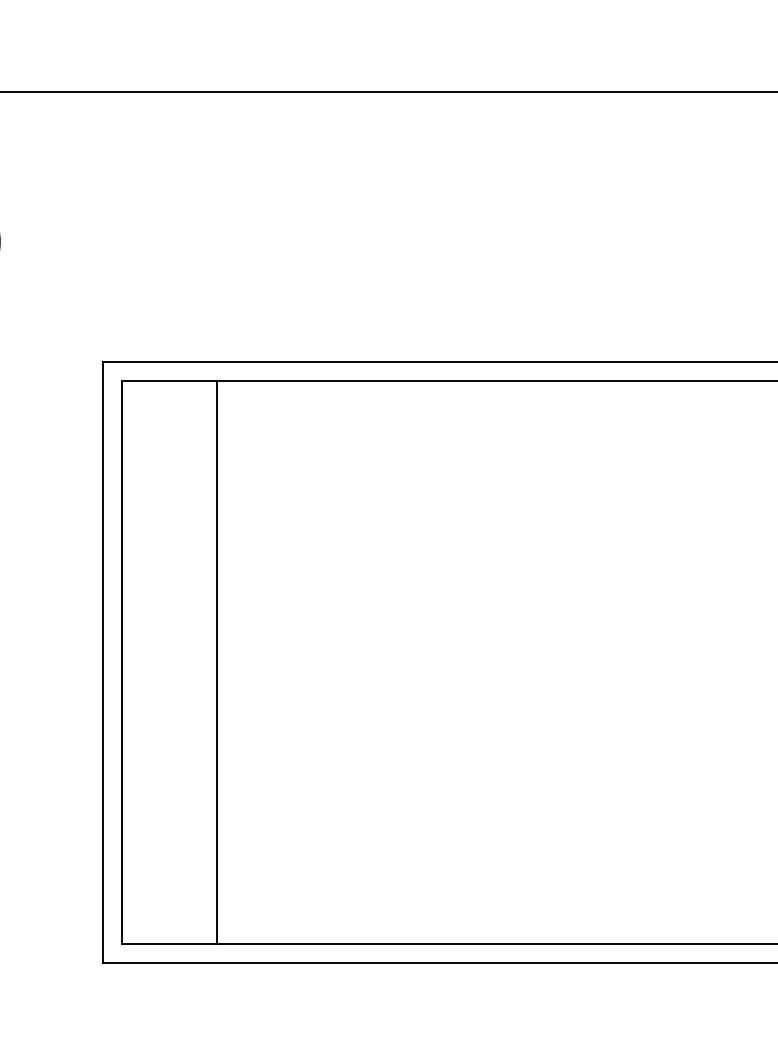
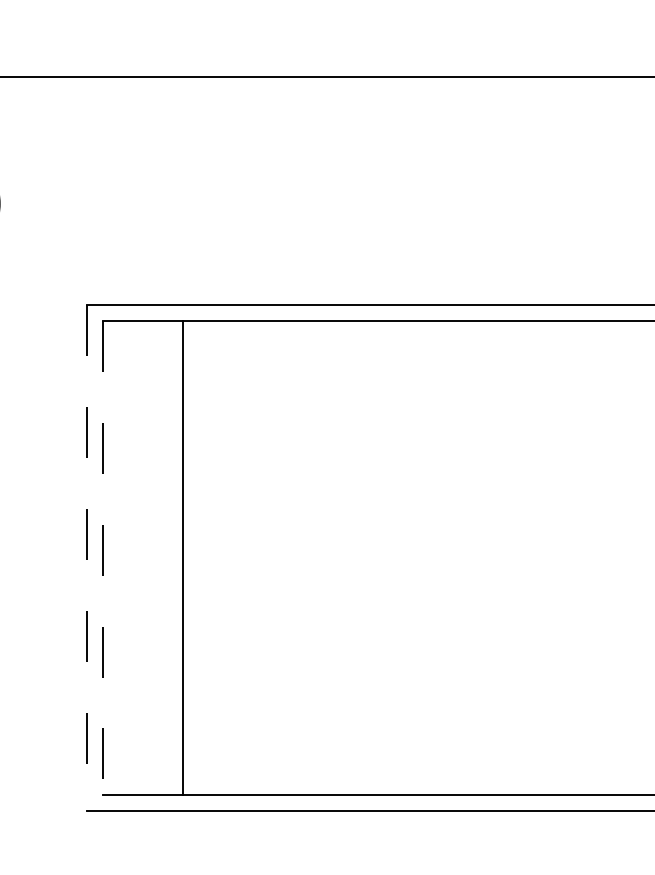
line: (104, 663) -> (87, 558), solid -> dashed
line: (121, 663) -> (102, 558), solid -> dashed

